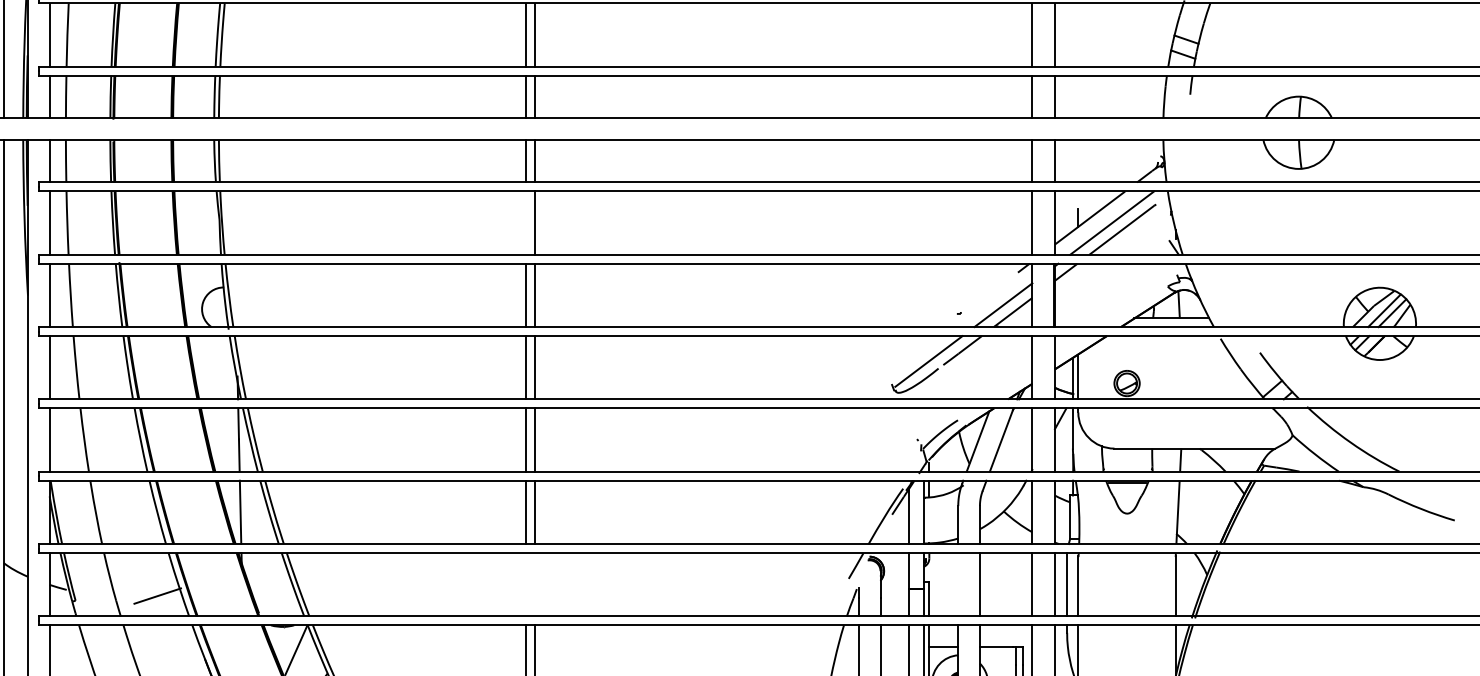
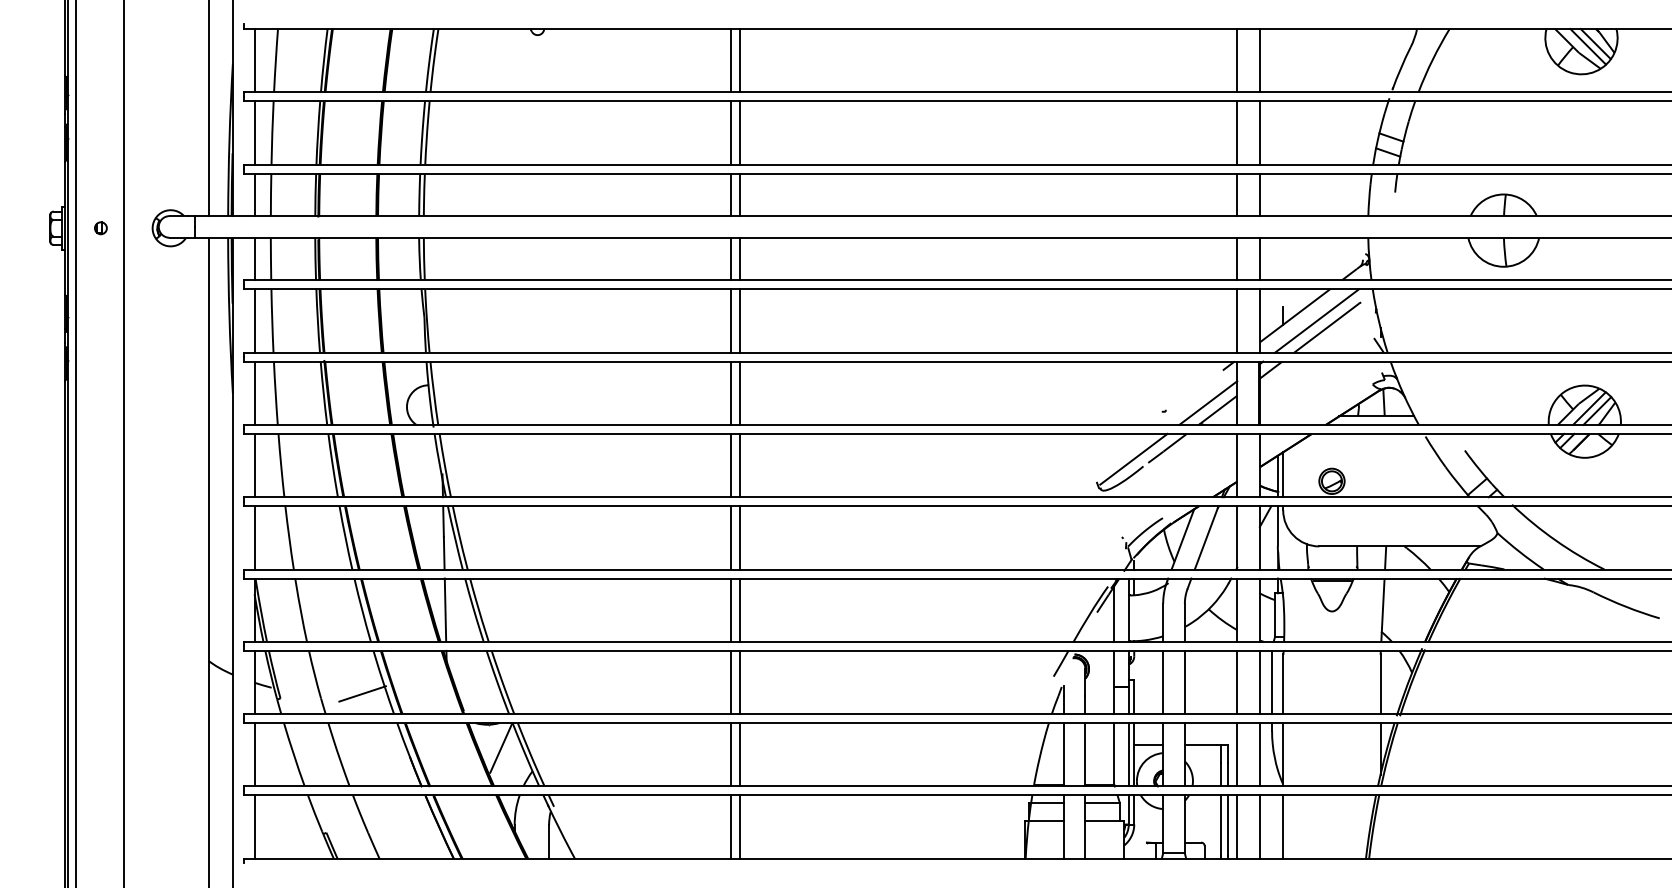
line: (525, 222) -> (730, 320), added
line: (525, 584) -> (730, 682), added
line: (535, 584) -> (740, 682), added
line: (958, 584) -> (1163, 682), added

